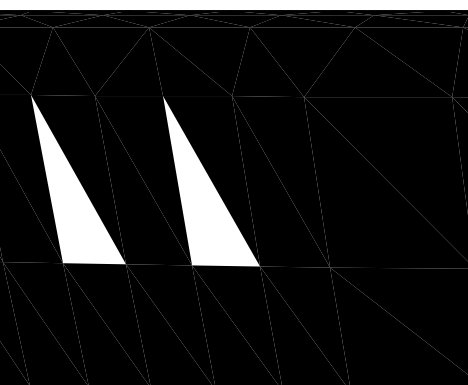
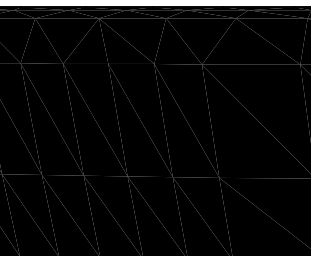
fill: (77, 179) -> (51, 119), added
fill: (211, 181) -> (140, 120), added

